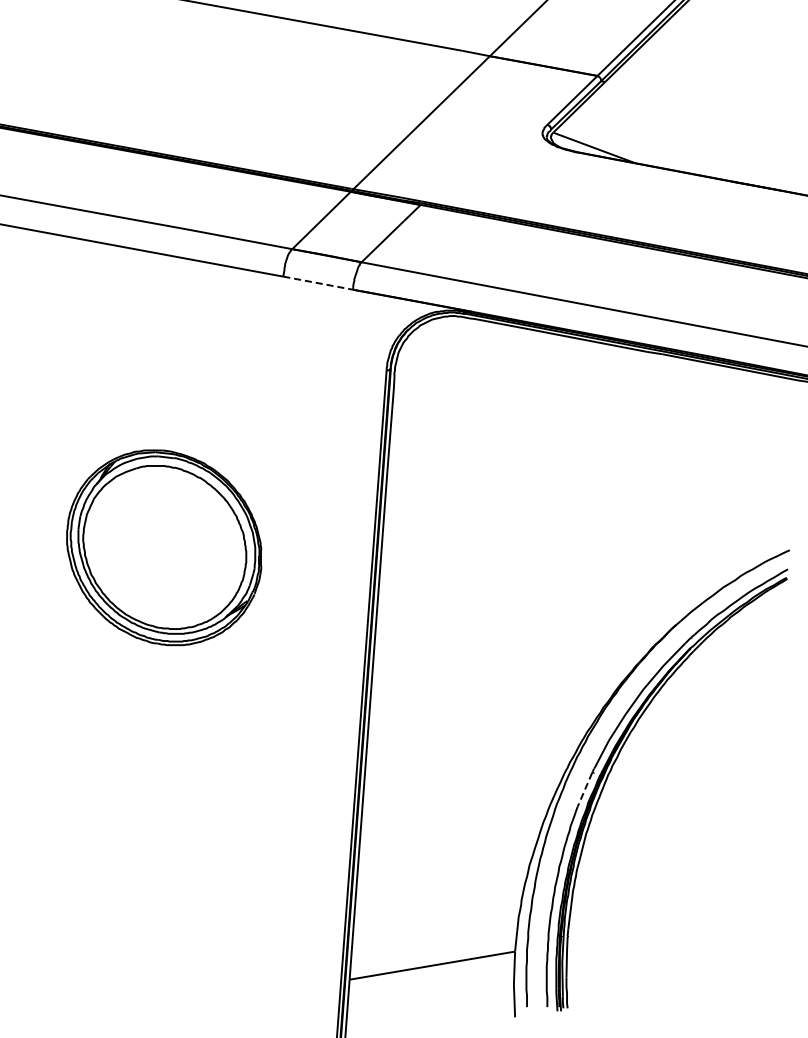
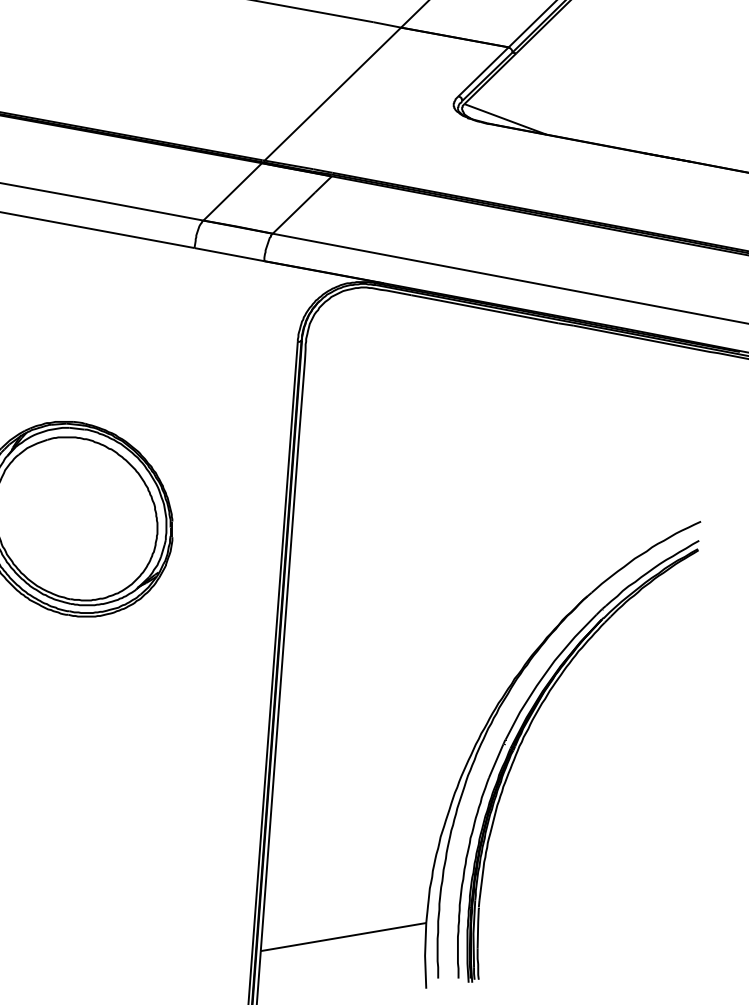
line: (318, 283) -> (229, 254), dashed -> solid
line: (584, 790) -> (495, 761), dashed -> solid

